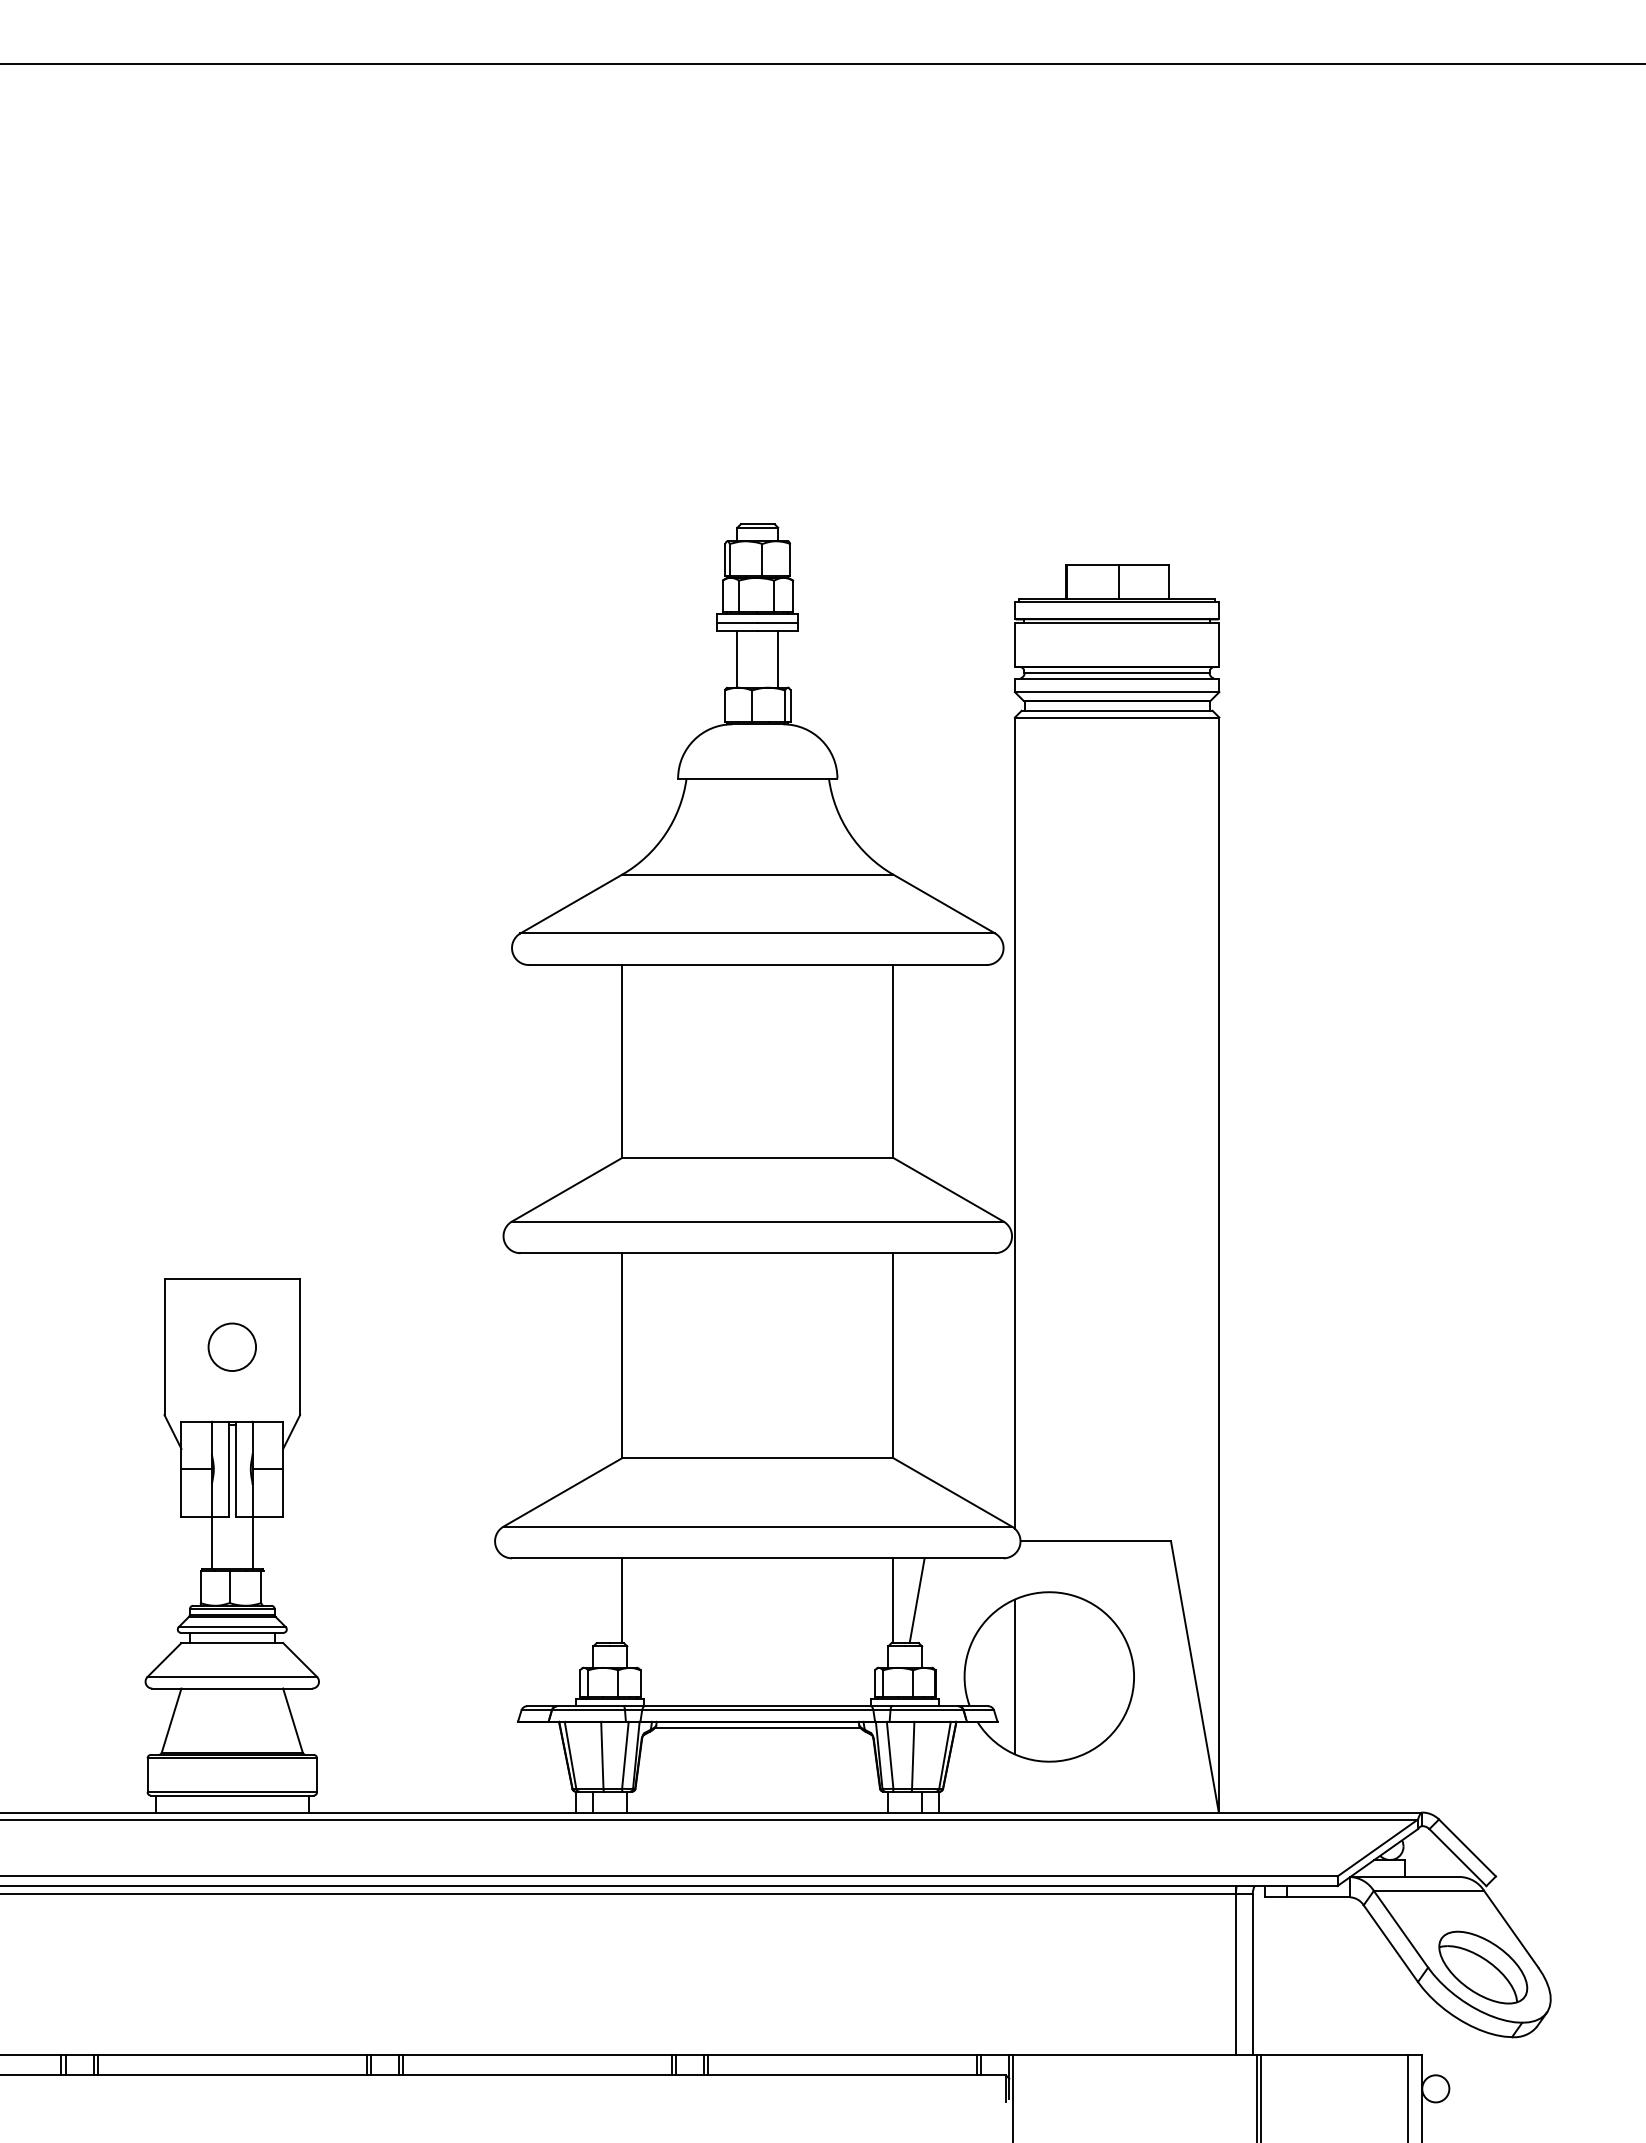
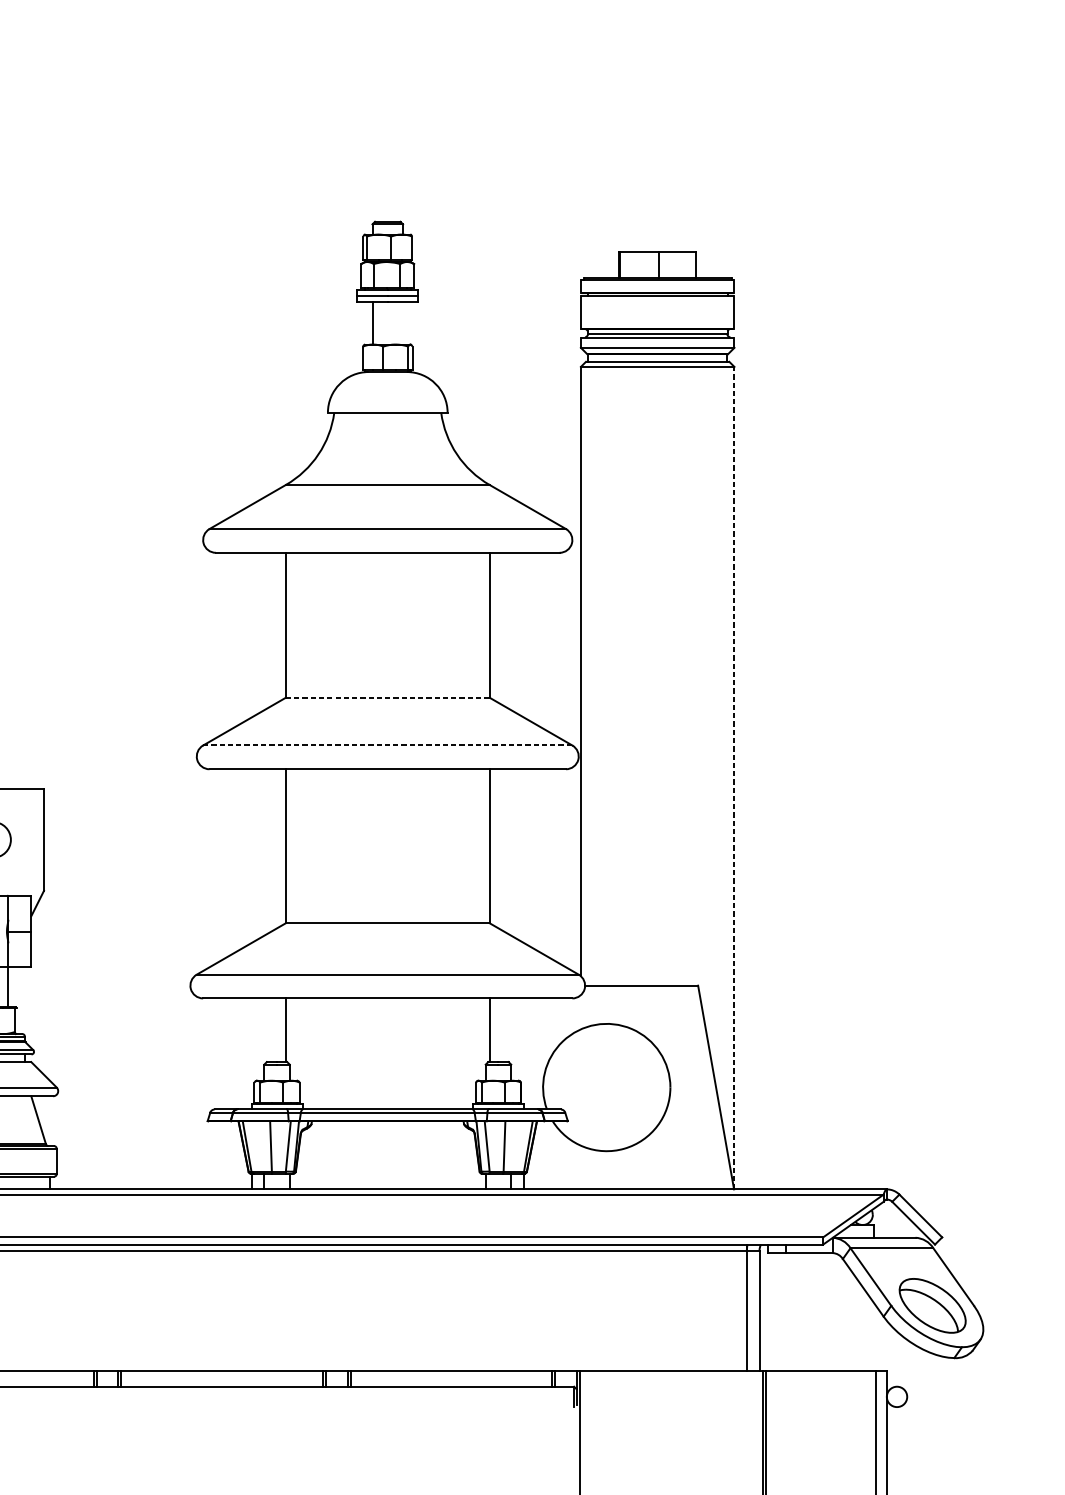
line: (778, 659) -> (403, 323), removed
line: (757, 1157) -> (387, 697), solid -> dashed
line: (757, 1221) -> (387, 745), solid -> dashed
line: (1219, 1265) -> (734, 778), solid -> dashed
line: (916, 1600) -> (506, 1030), removed
line: (1014, 1676) -> (580, 1087), removed
line: (757, 1727) -> (387, 1125), removed

